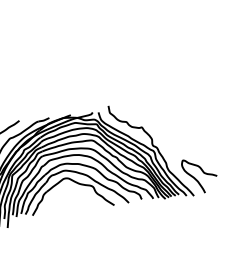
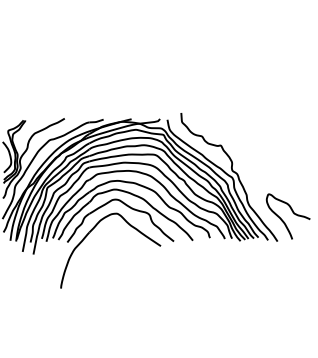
part: (50, 205) -> (91, 231), added

